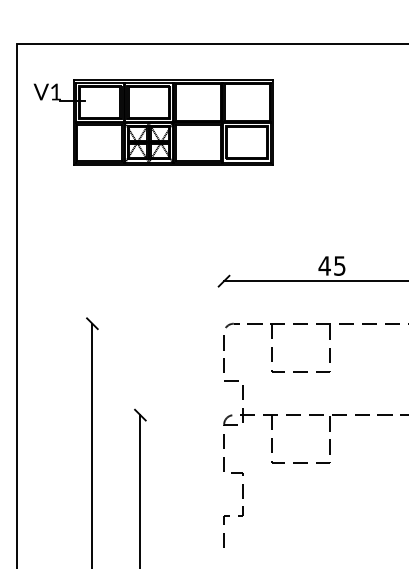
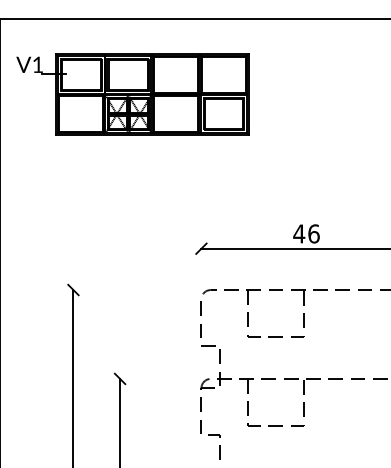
text: (339, 265) -> (313, 233), 45 -> 46

